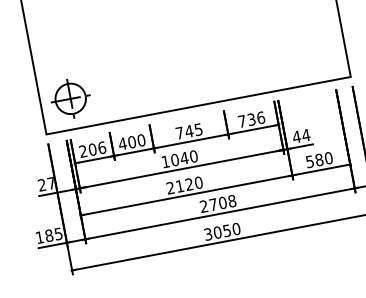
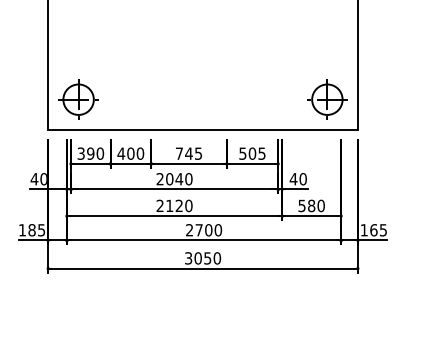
part: (315, 52) -> (327, 99), added
text: (251, 119) -> (252, 153), 736 -> 505
text: (306, 135) -> (303, 179), 44 -> 40
text: (92, 149) -> (90, 153), 206 -> 390
text: (165, 162) -> (159, 179), 1040 -> 2040
text: (46, 184) -> (38, 179), 27 -> 40
text: (232, 201) -> (218, 230), 2708 -> 2700

